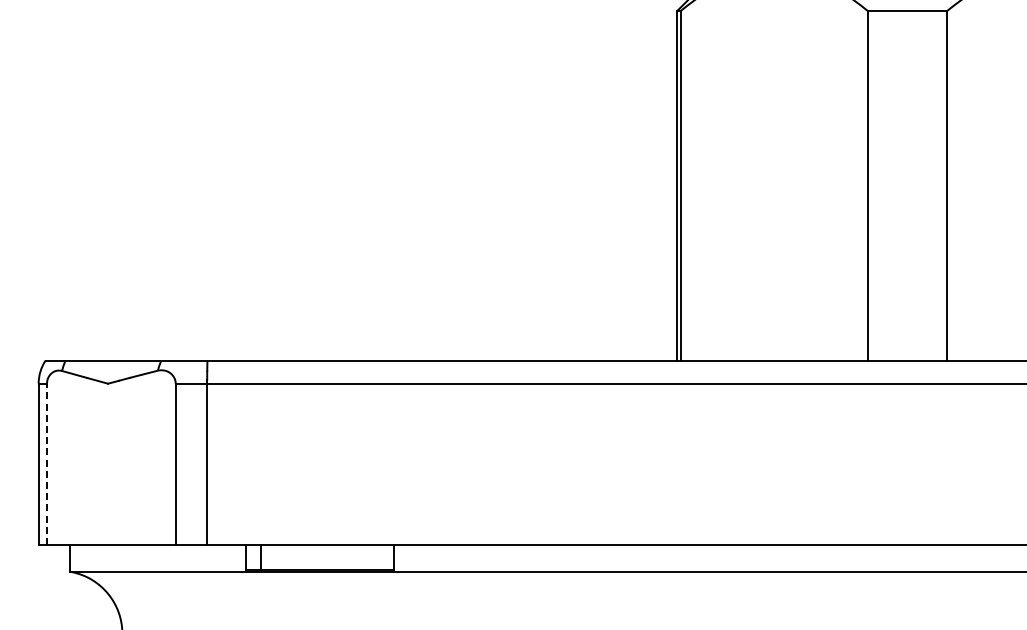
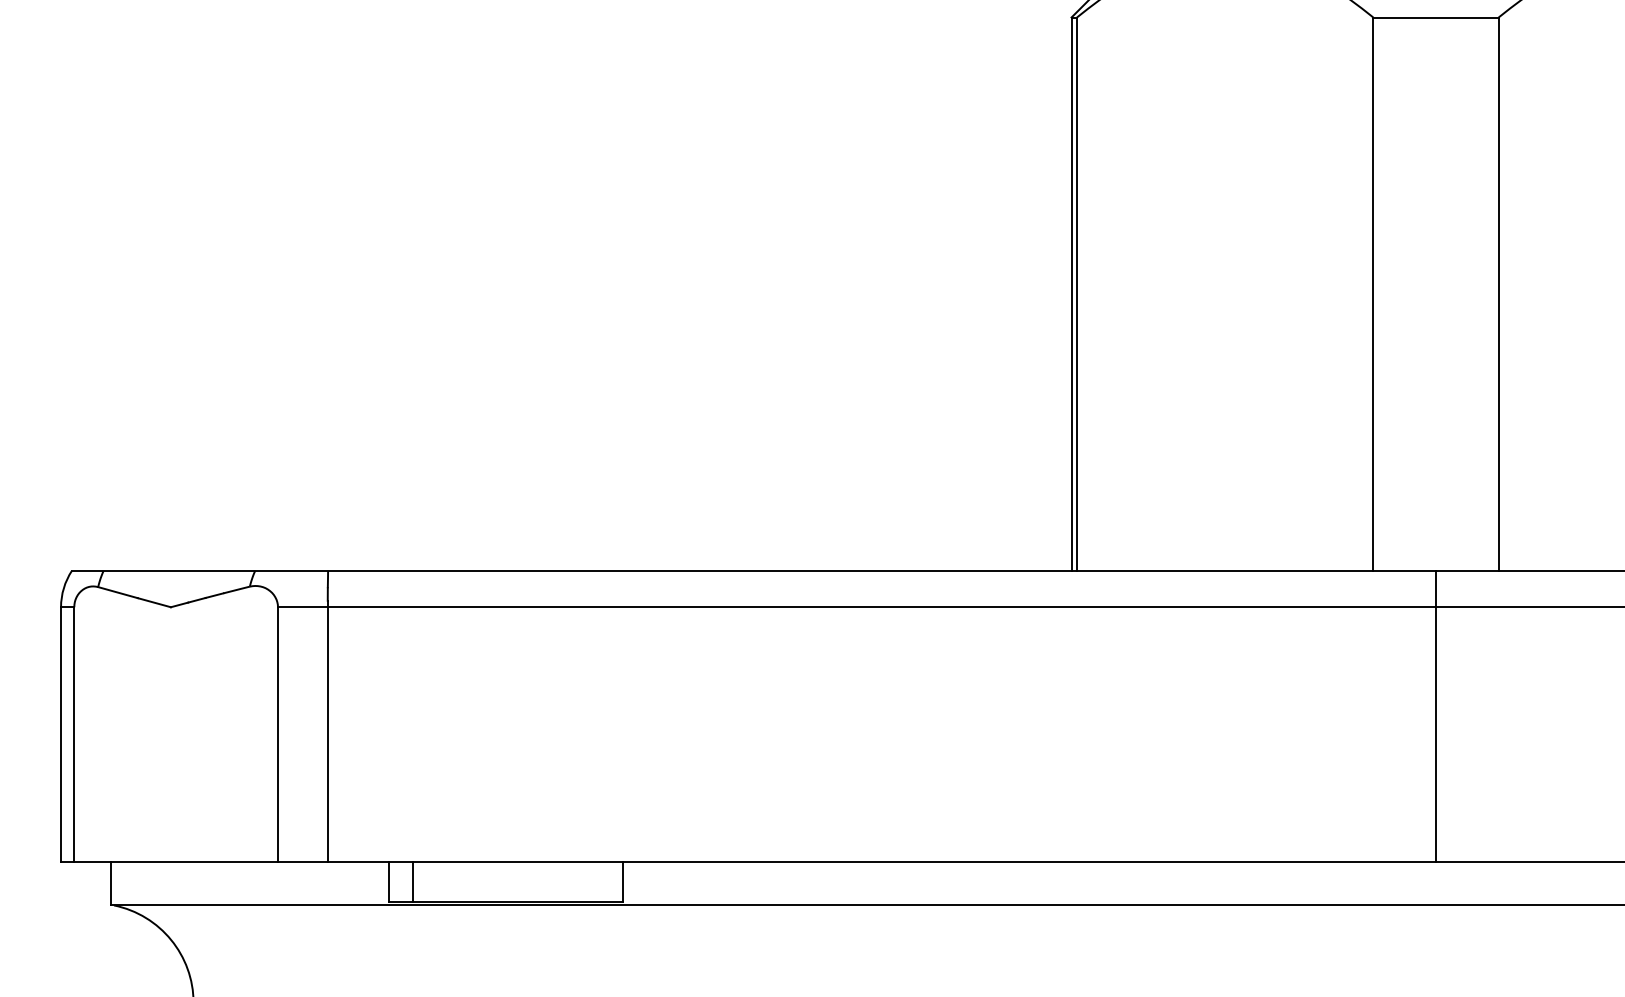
line: (907, 452) -> (1436, 716), added
line: (47, 464) -> (75, 735), dashed -> solid

